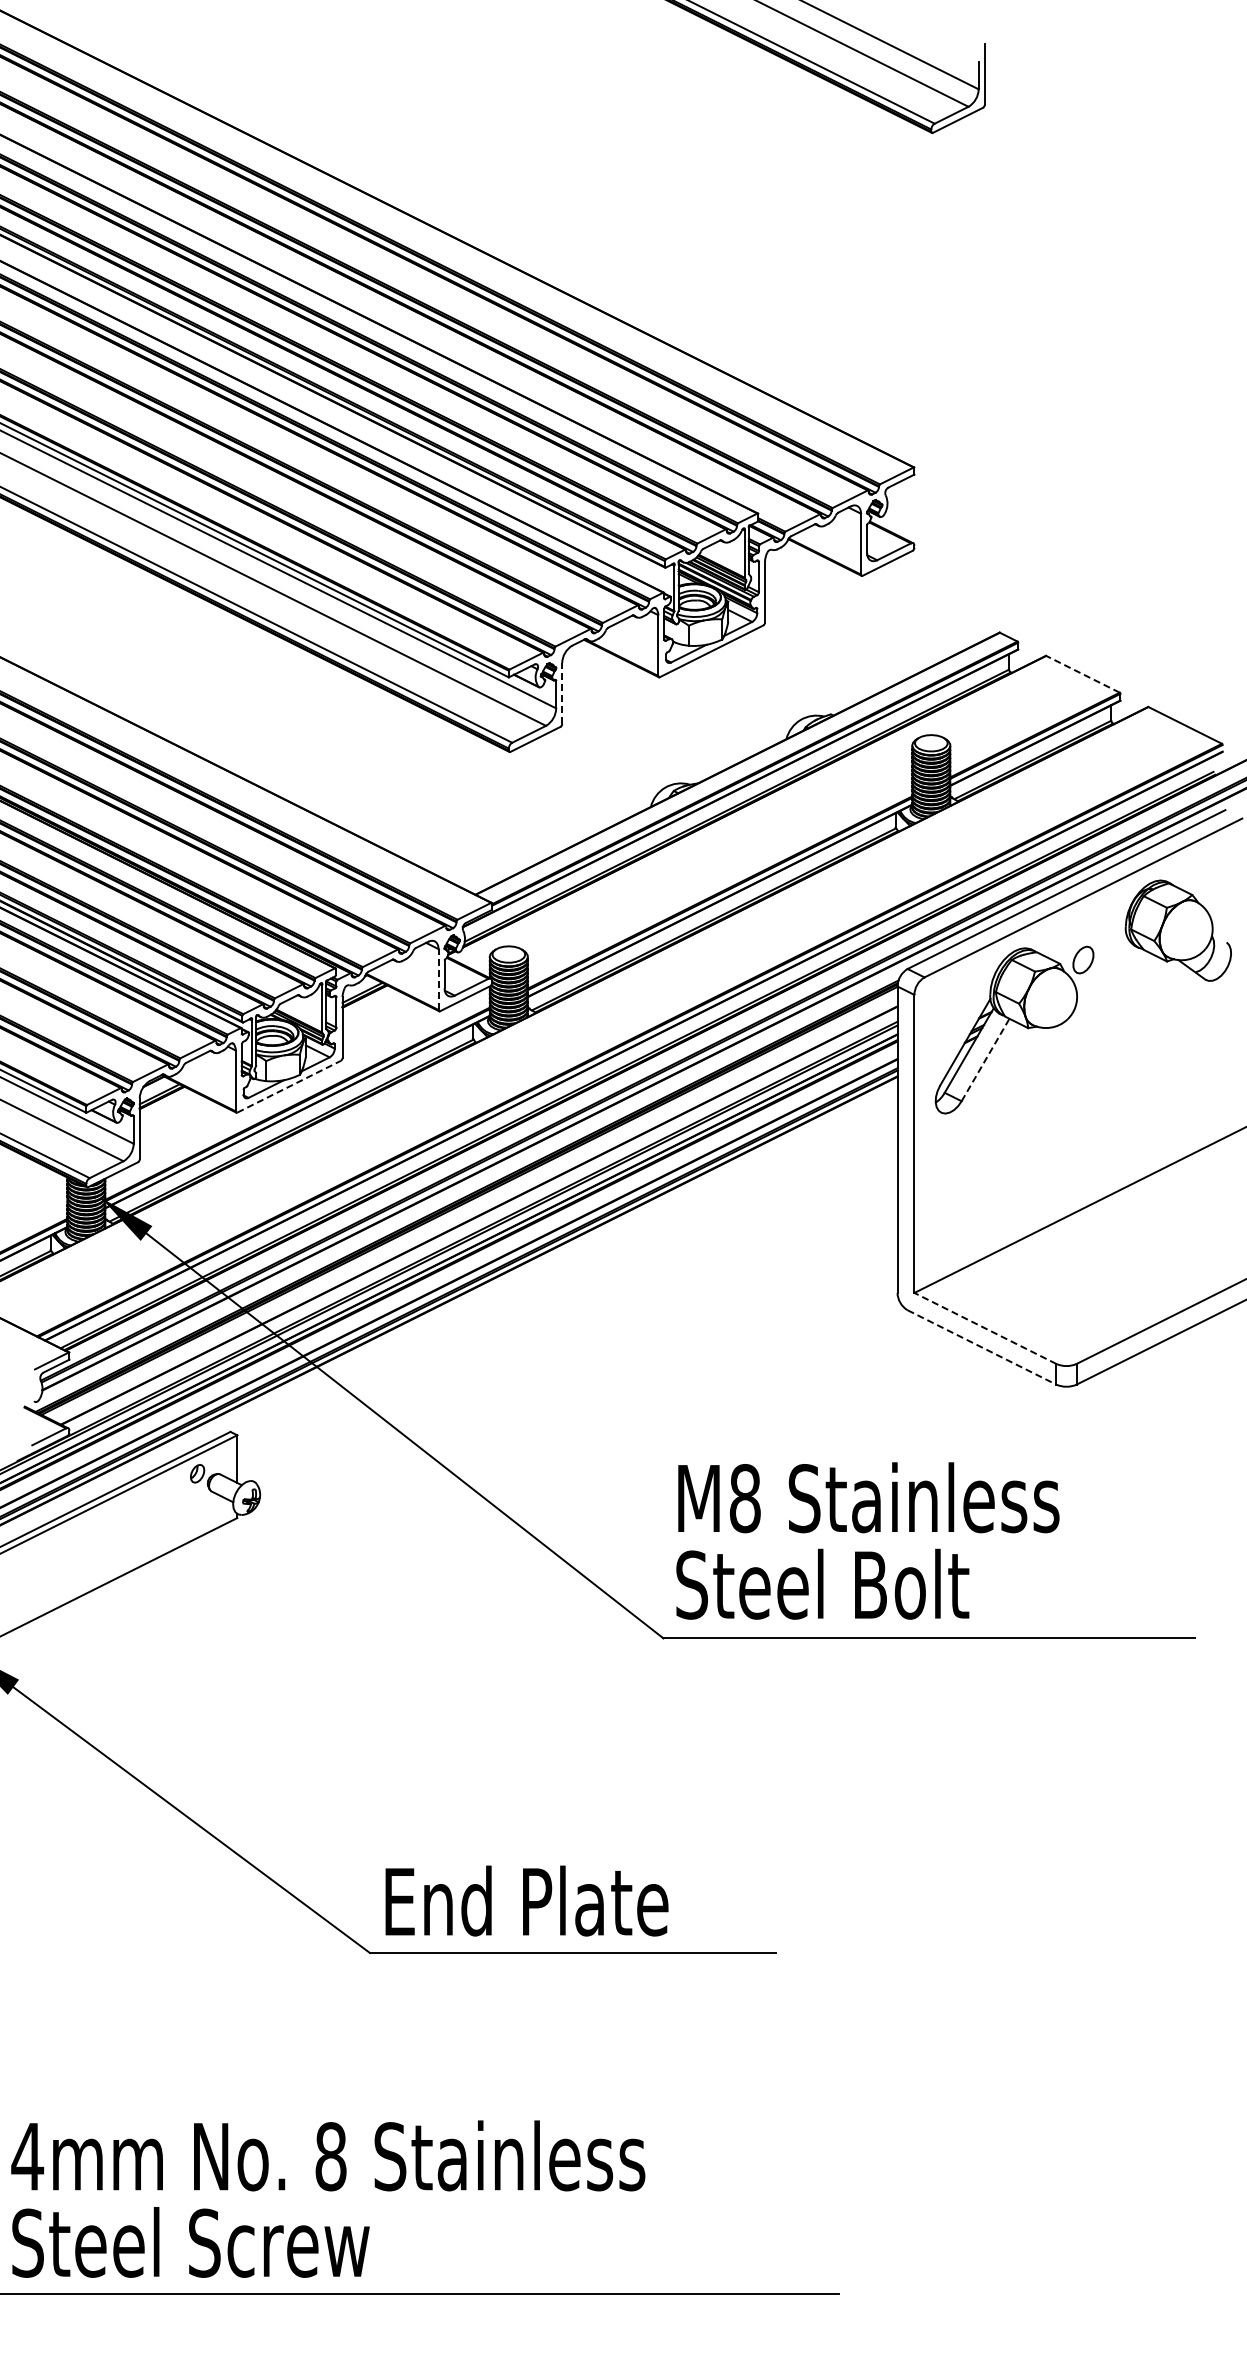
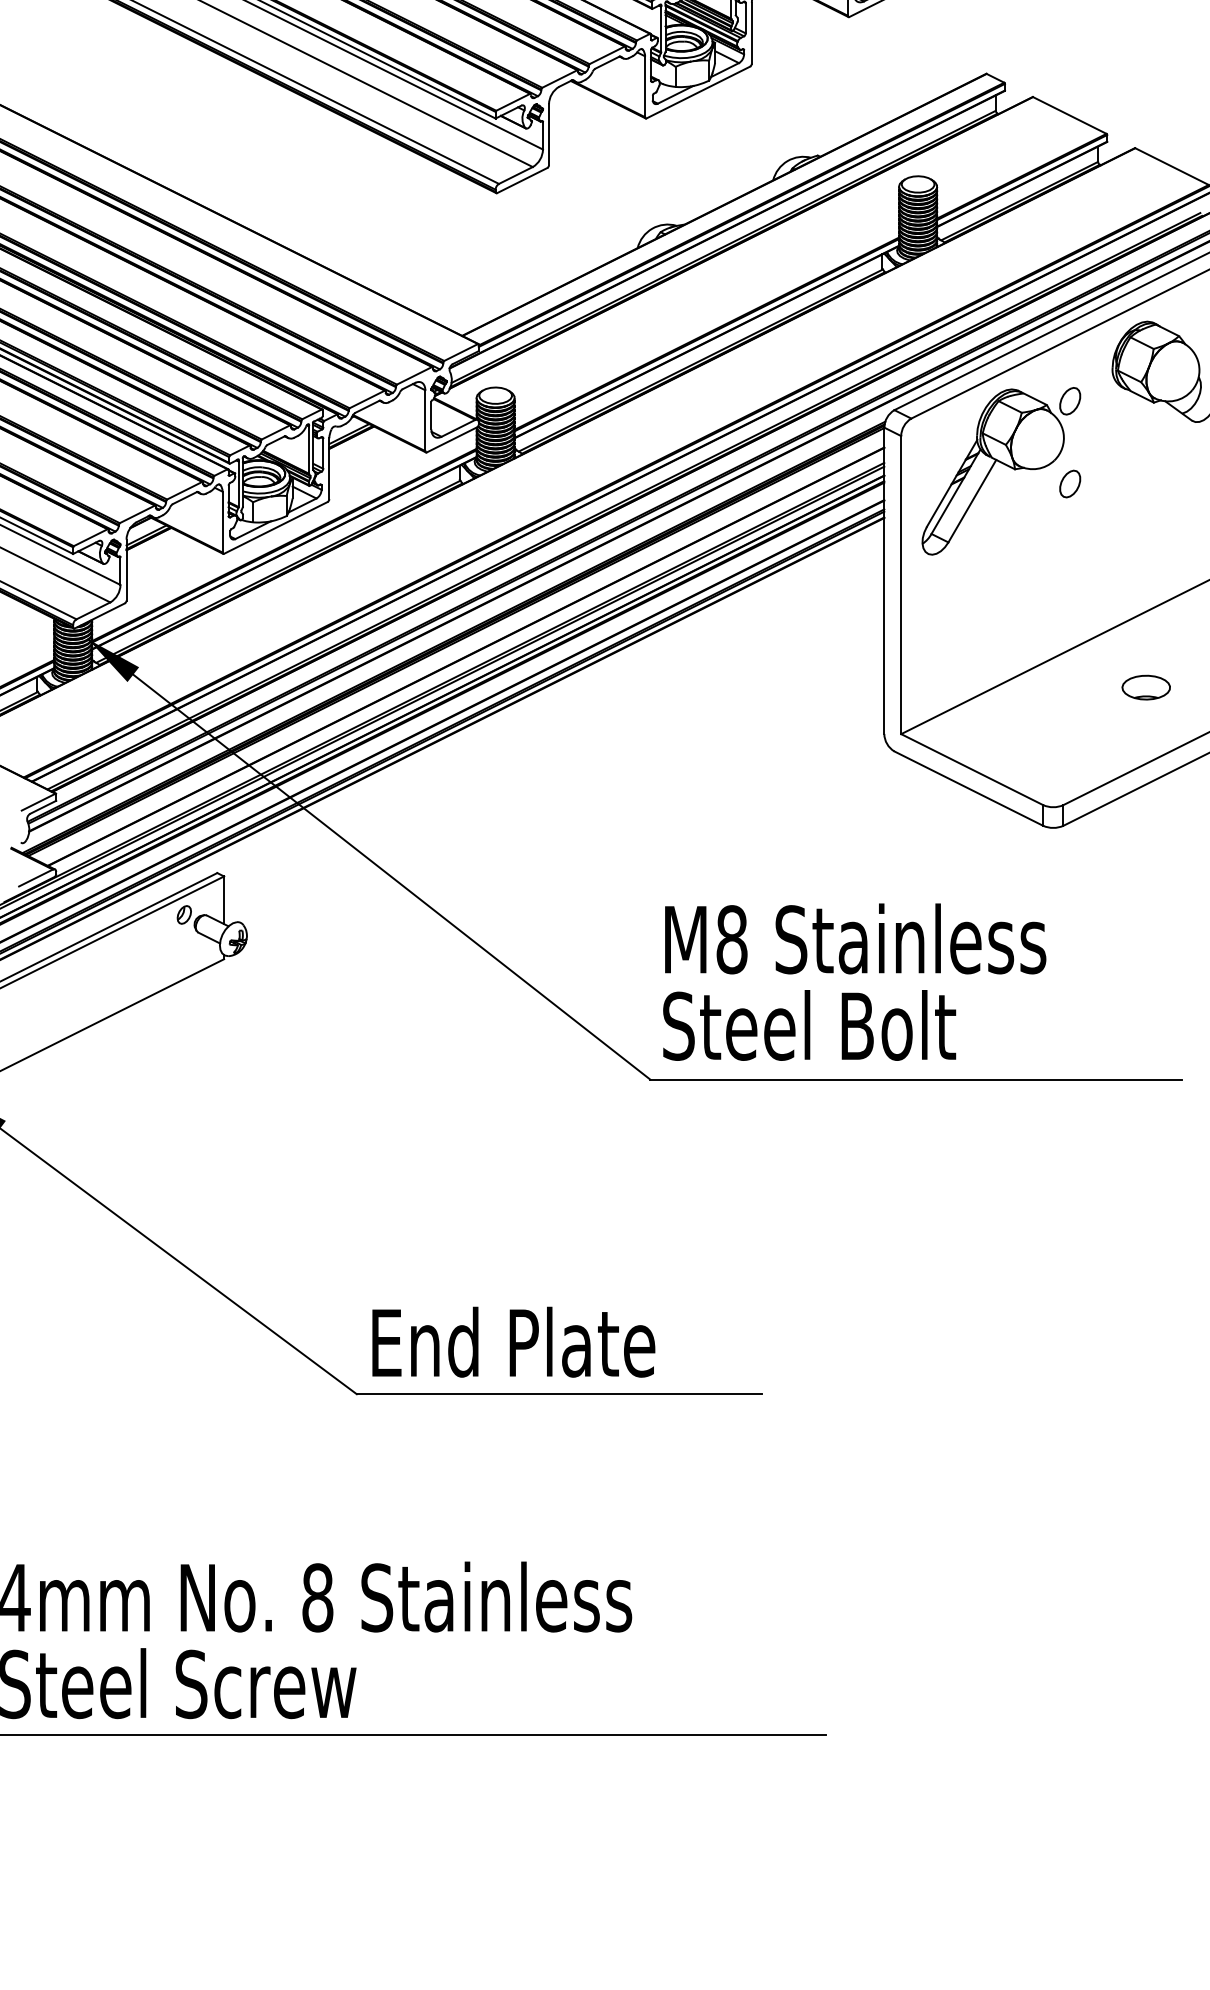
line: (1082, 674) -> (1069, 115), dashed -> solid
line: (562, 693) -> (549, 134), dashed -> solid
line: (438, 979) -> (425, 420), dashed -> solid
part: (1083, 1042) -> (1070, 483), added
line: (985, 1060) -> (972, 501), dashed -> solid
line: (289, 1086) -> (276, 527), dashed -> solid
part: (1159, 1246) -> (1146, 687), added
line: (984, 1328) -> (971, 769), dashed -> solid
line: (982, 1347) -> (969, 788), dashed -> solid

